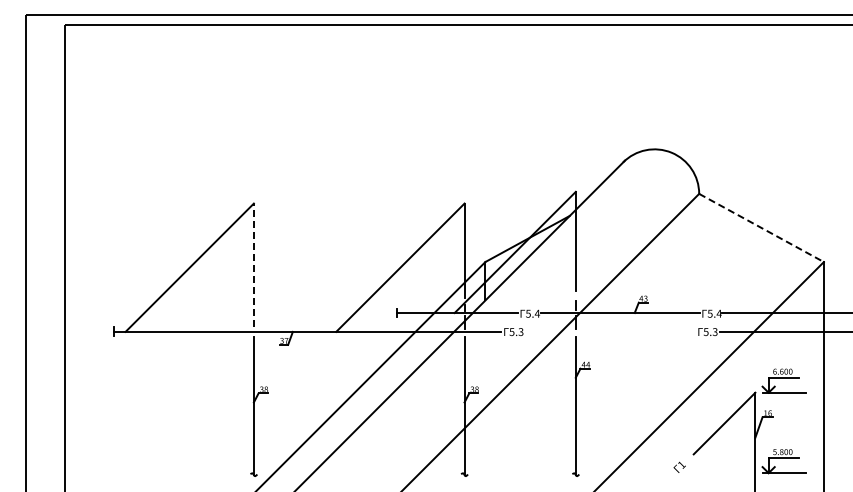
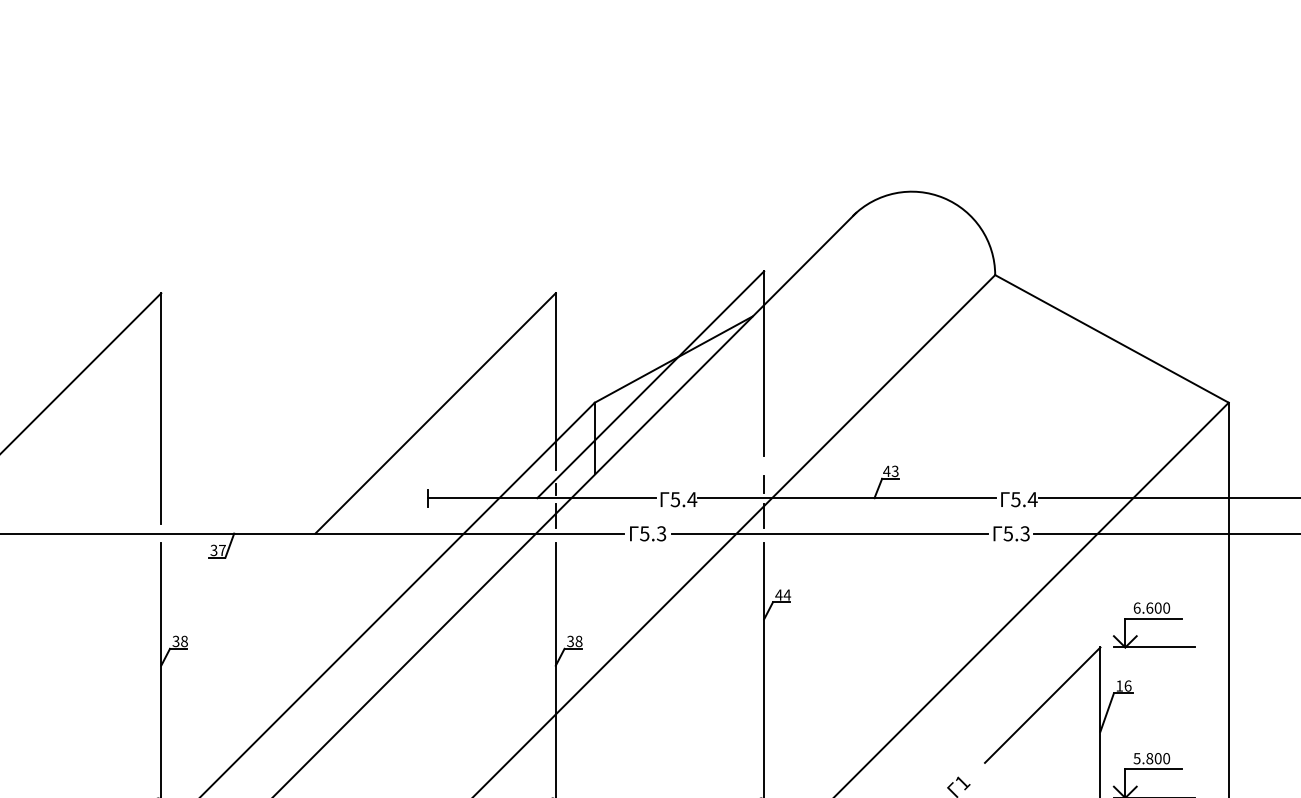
line: (761, 228) -> (1111, 339), dashed -> solid
line: (253, 265) -> (160, 409), dashed -> solid
line: (610, 331) -> (829, 532), added

